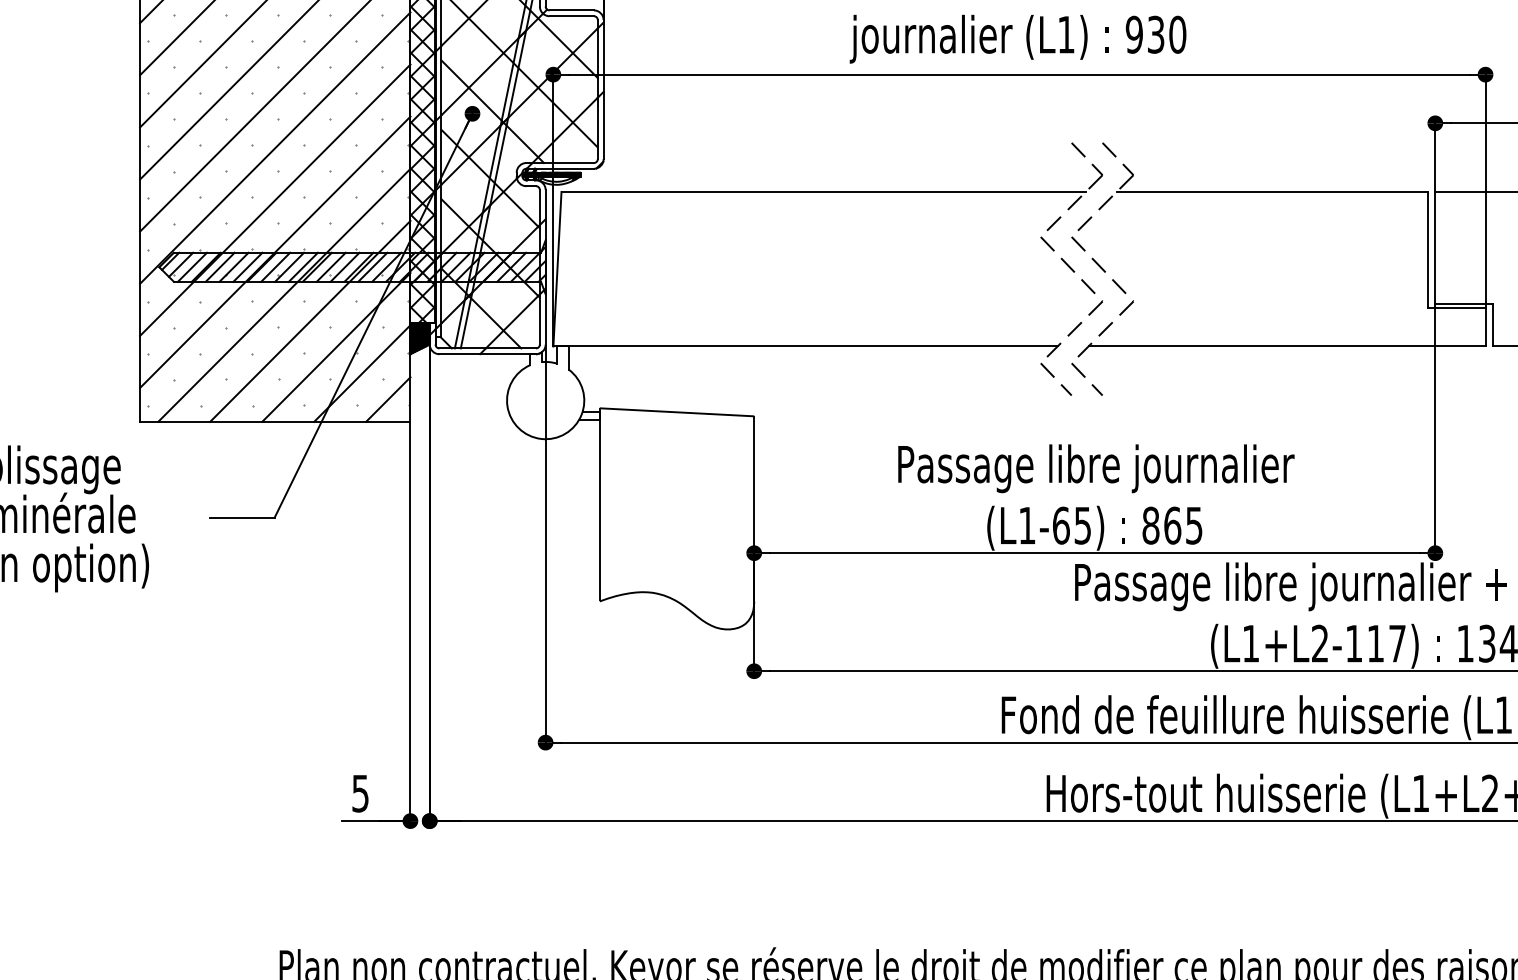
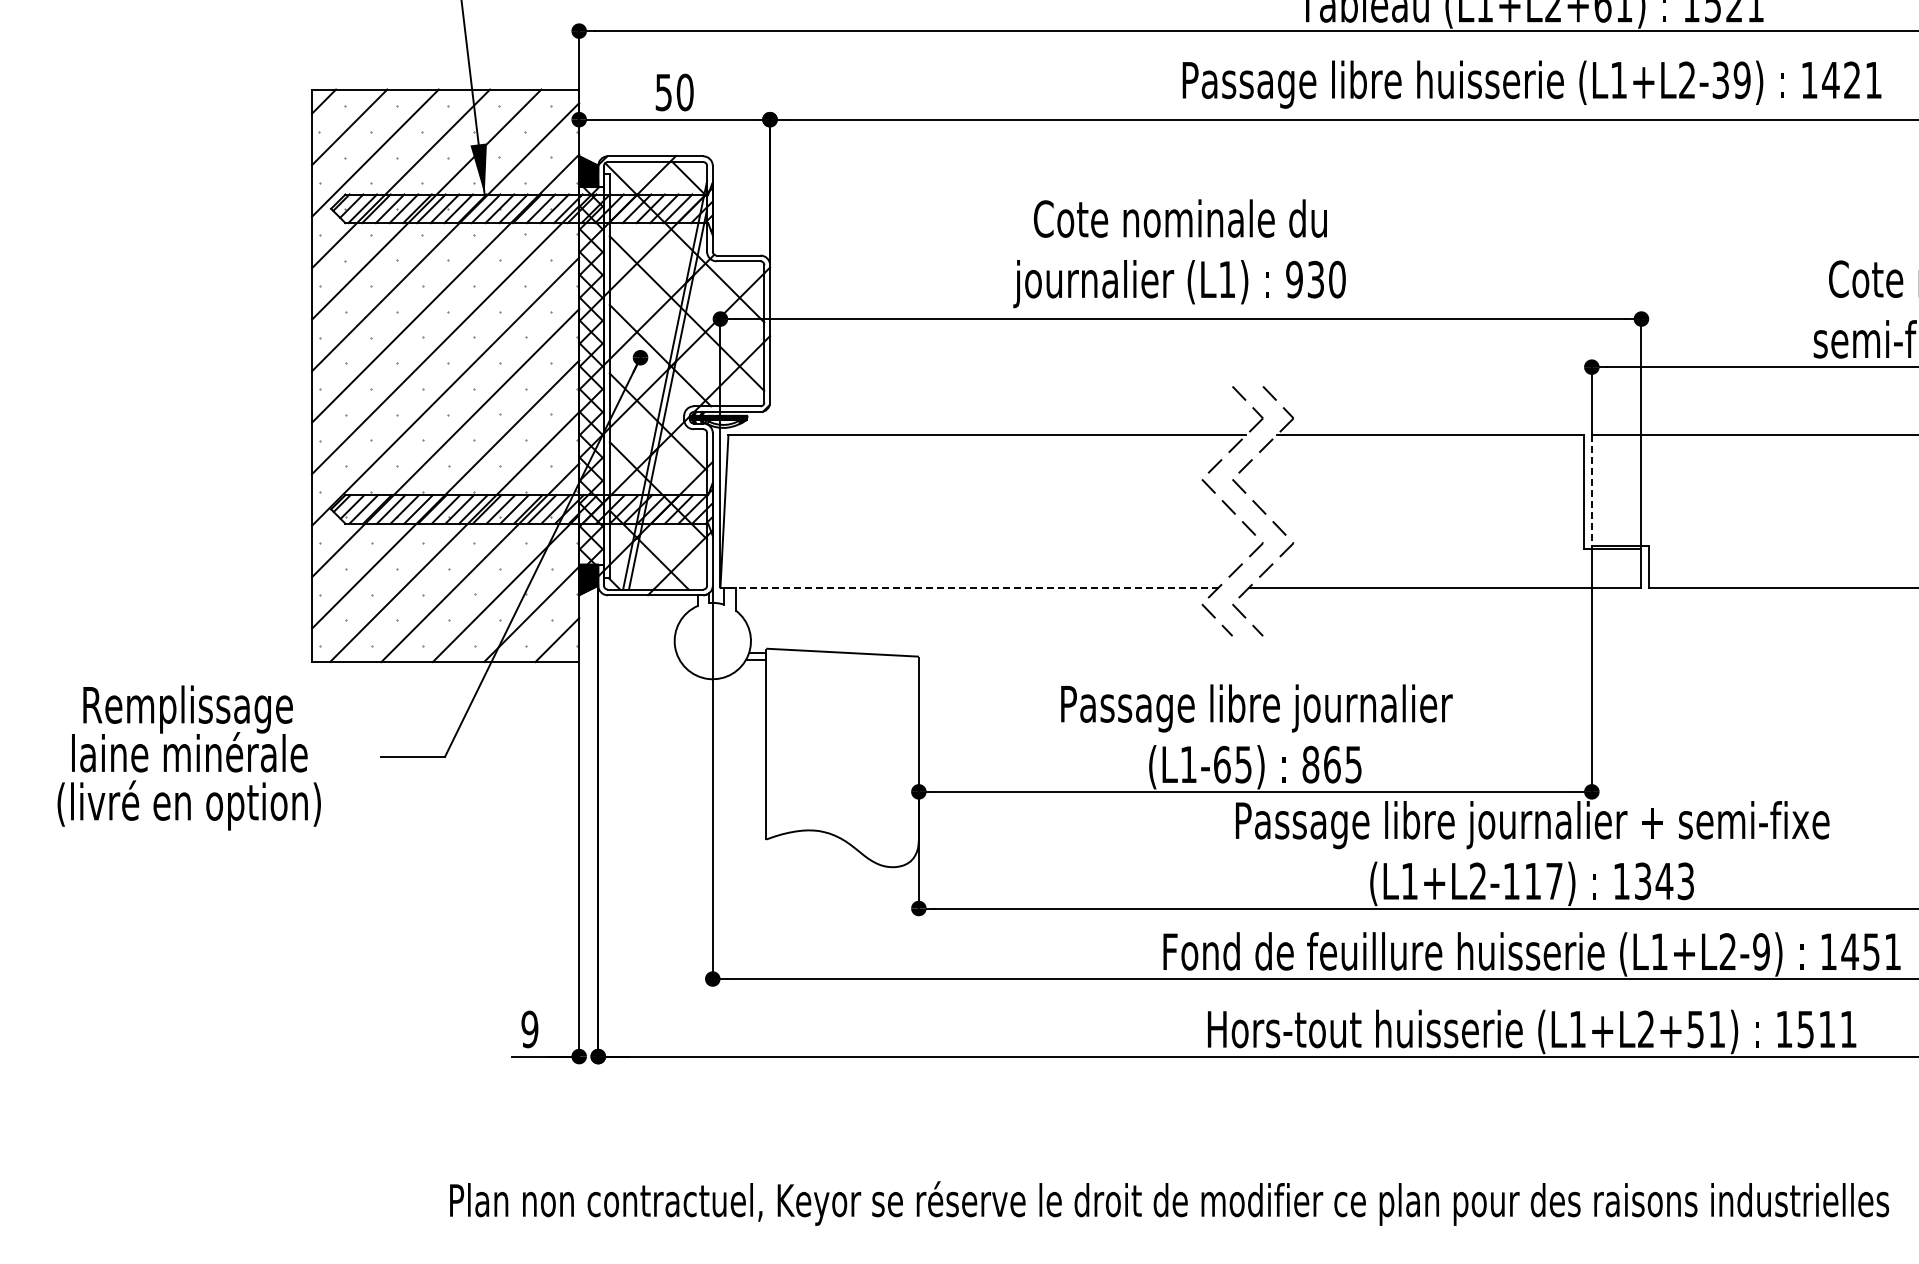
line: (1434, 248) -> (1591, 490), solid -> dashed
line: (805, 346) -> (969, 587), solid -> dashed
text: (360, 792) -> (529, 1028), 5 -> 9

